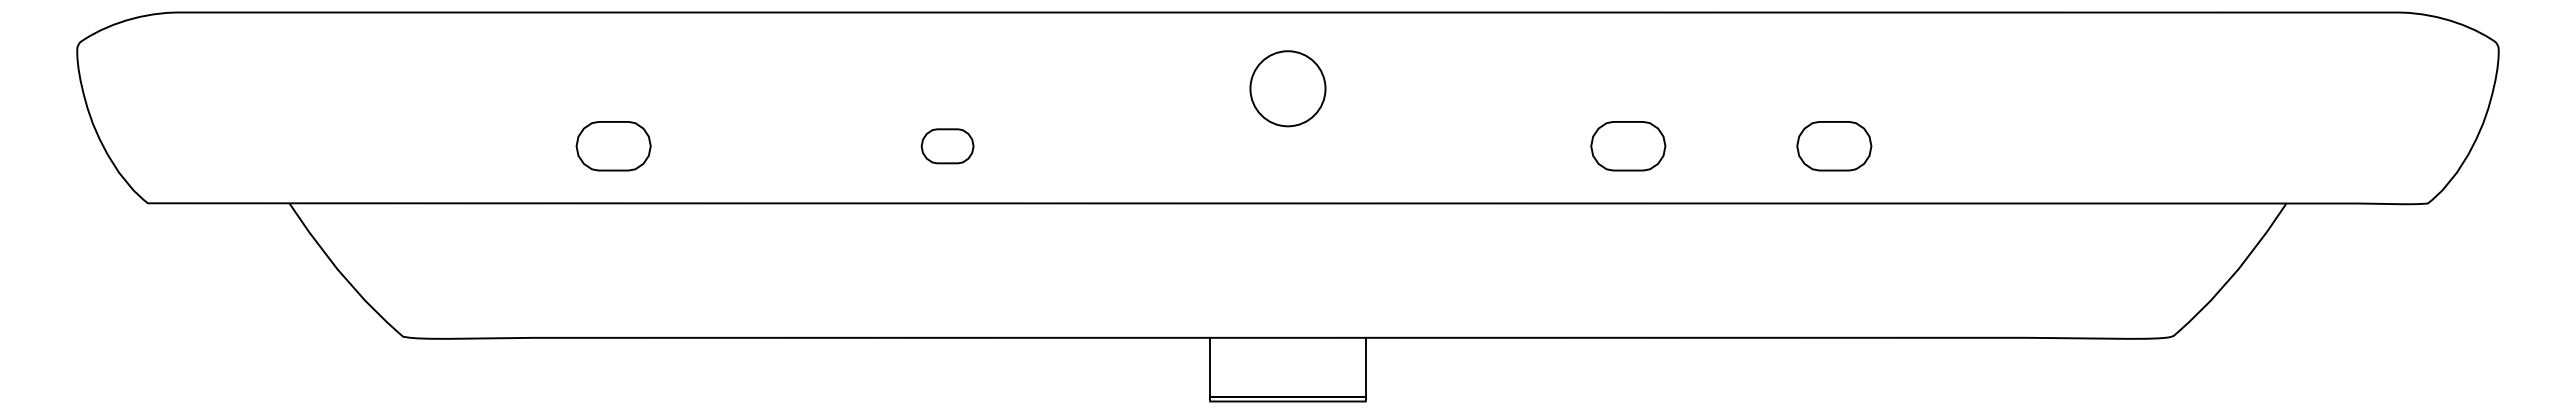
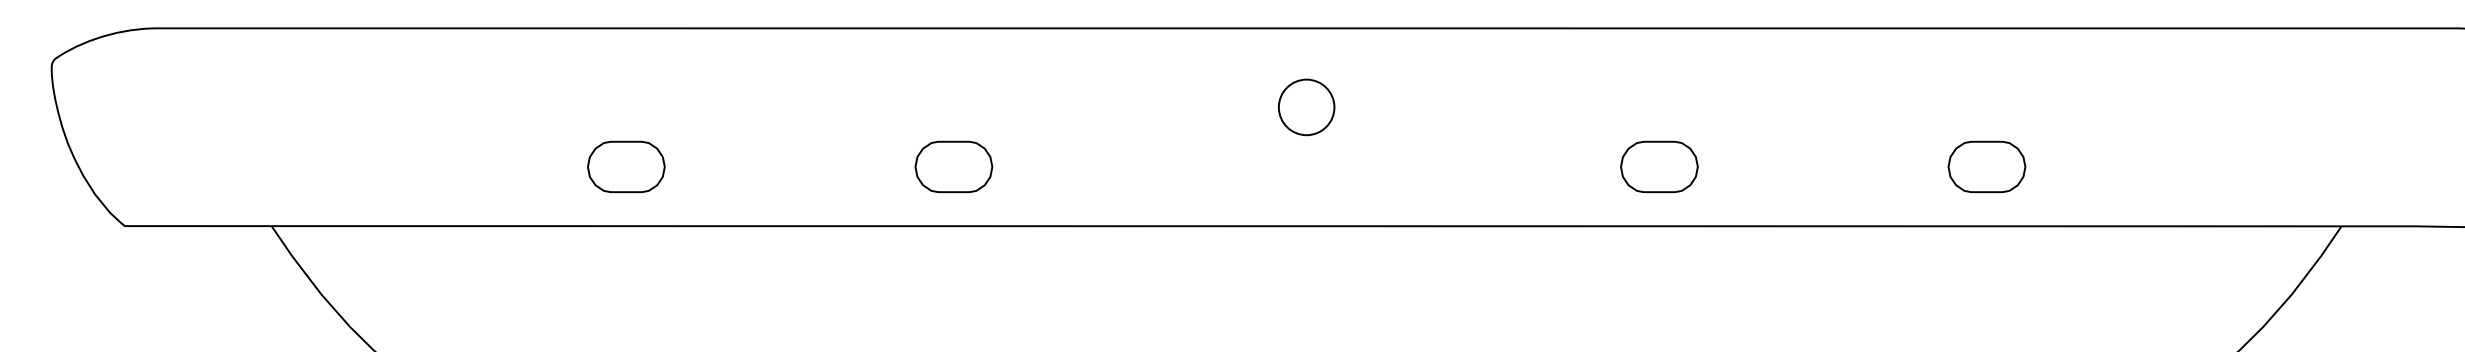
circle: (1287, 88) -> (1306, 107), size x0.71
part: (613, 146) -> (626, 167), moved
part: (947, 146) -> (953, 167), size x1.43
part: (1834, 146) -> (1987, 167), moved

